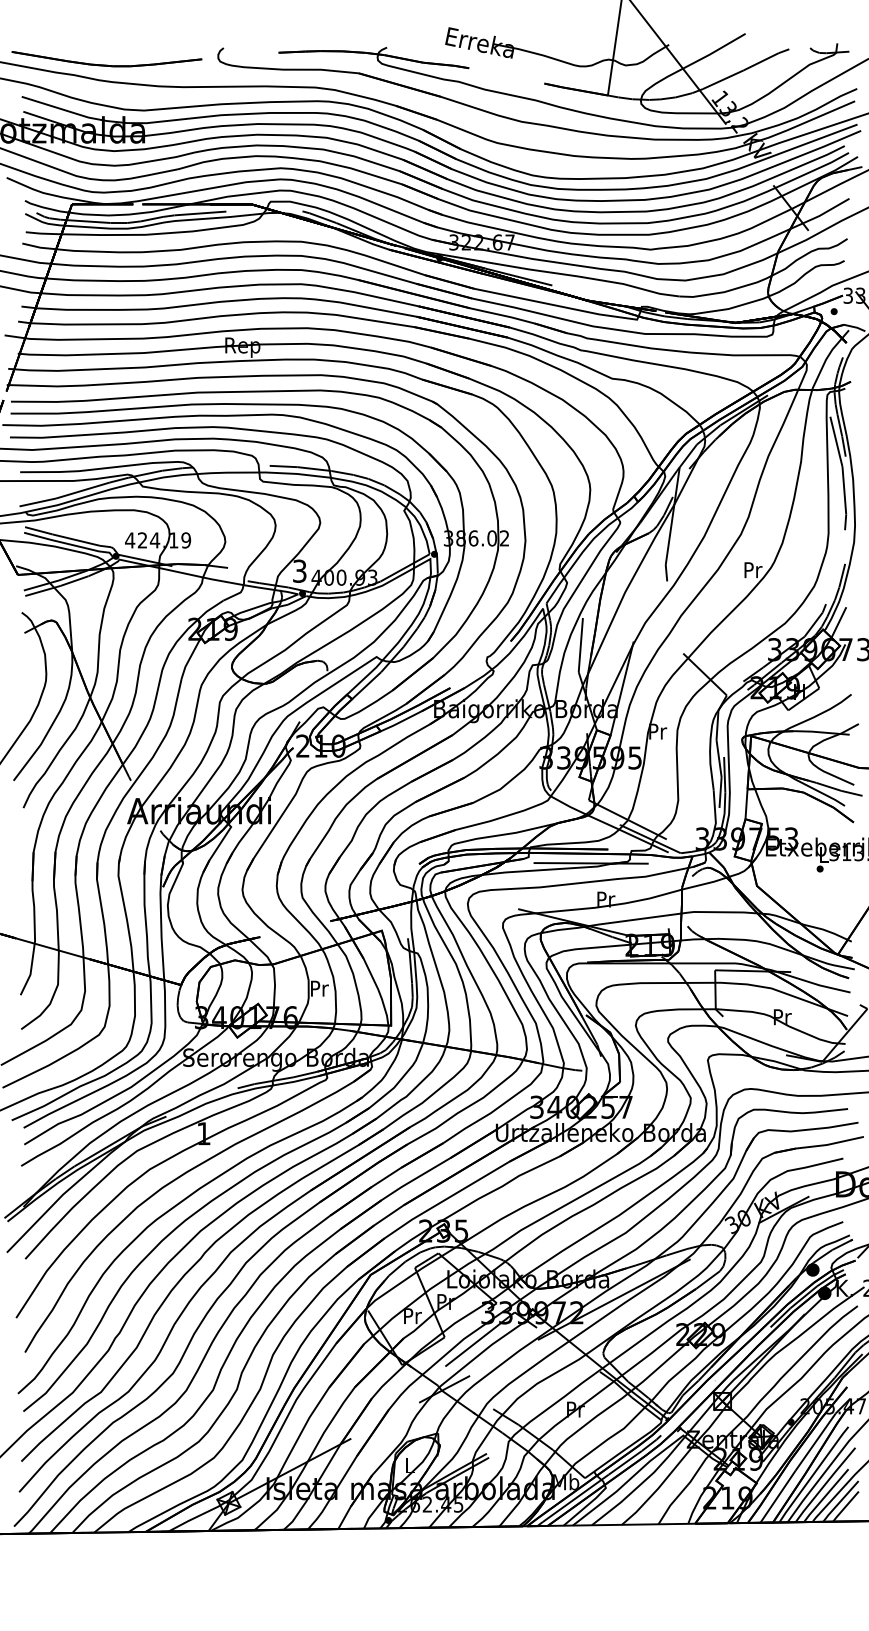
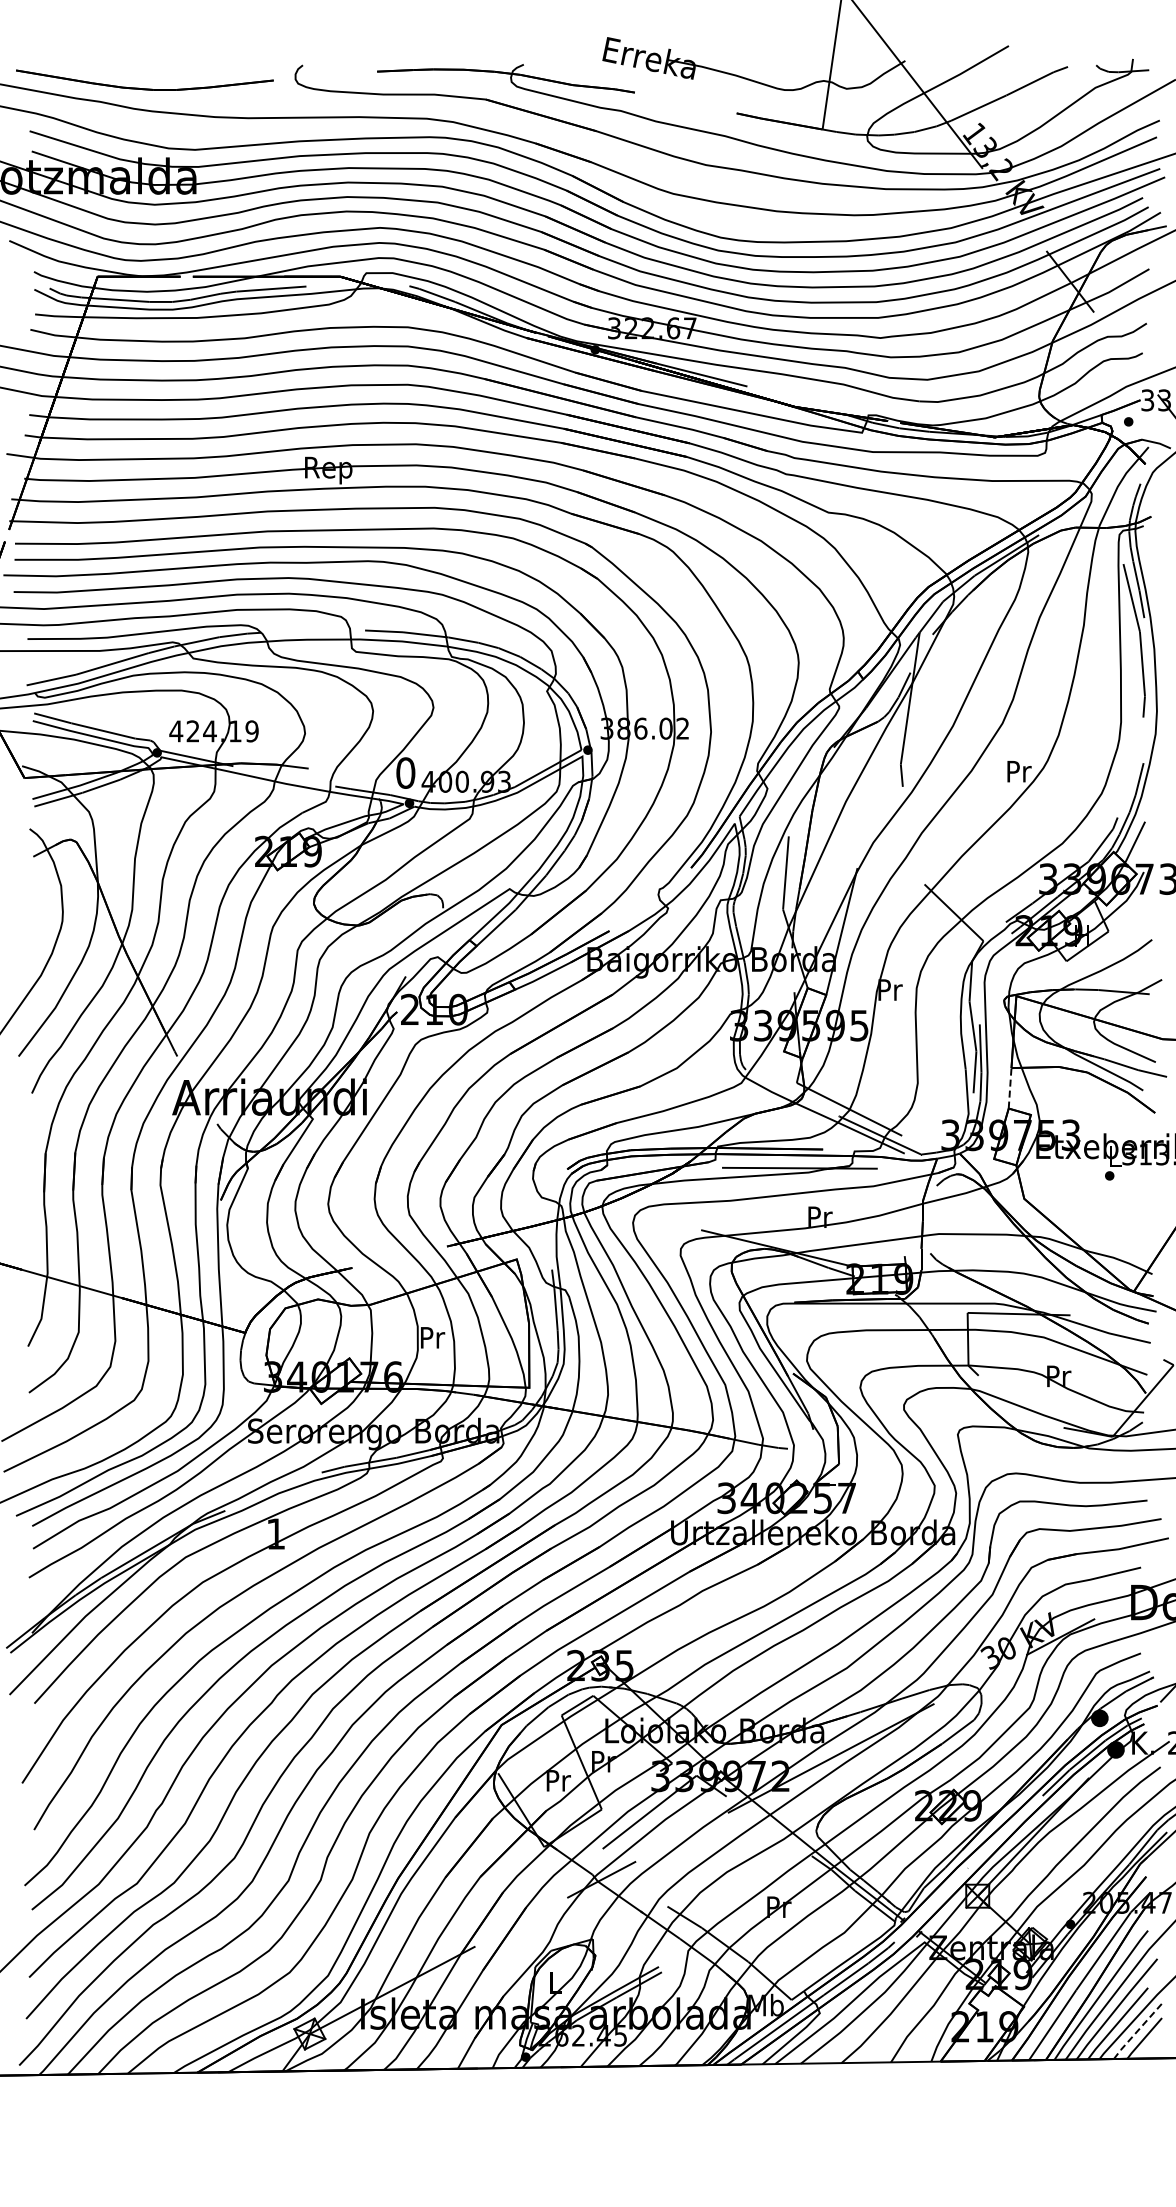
text: (299, 570) -> (405, 772), 3 -> 0
line: (746, 803) -> (1010, 1087), solid -> dashed
line: (840, 1501) -> (1137, 2031), solid -> dashed

